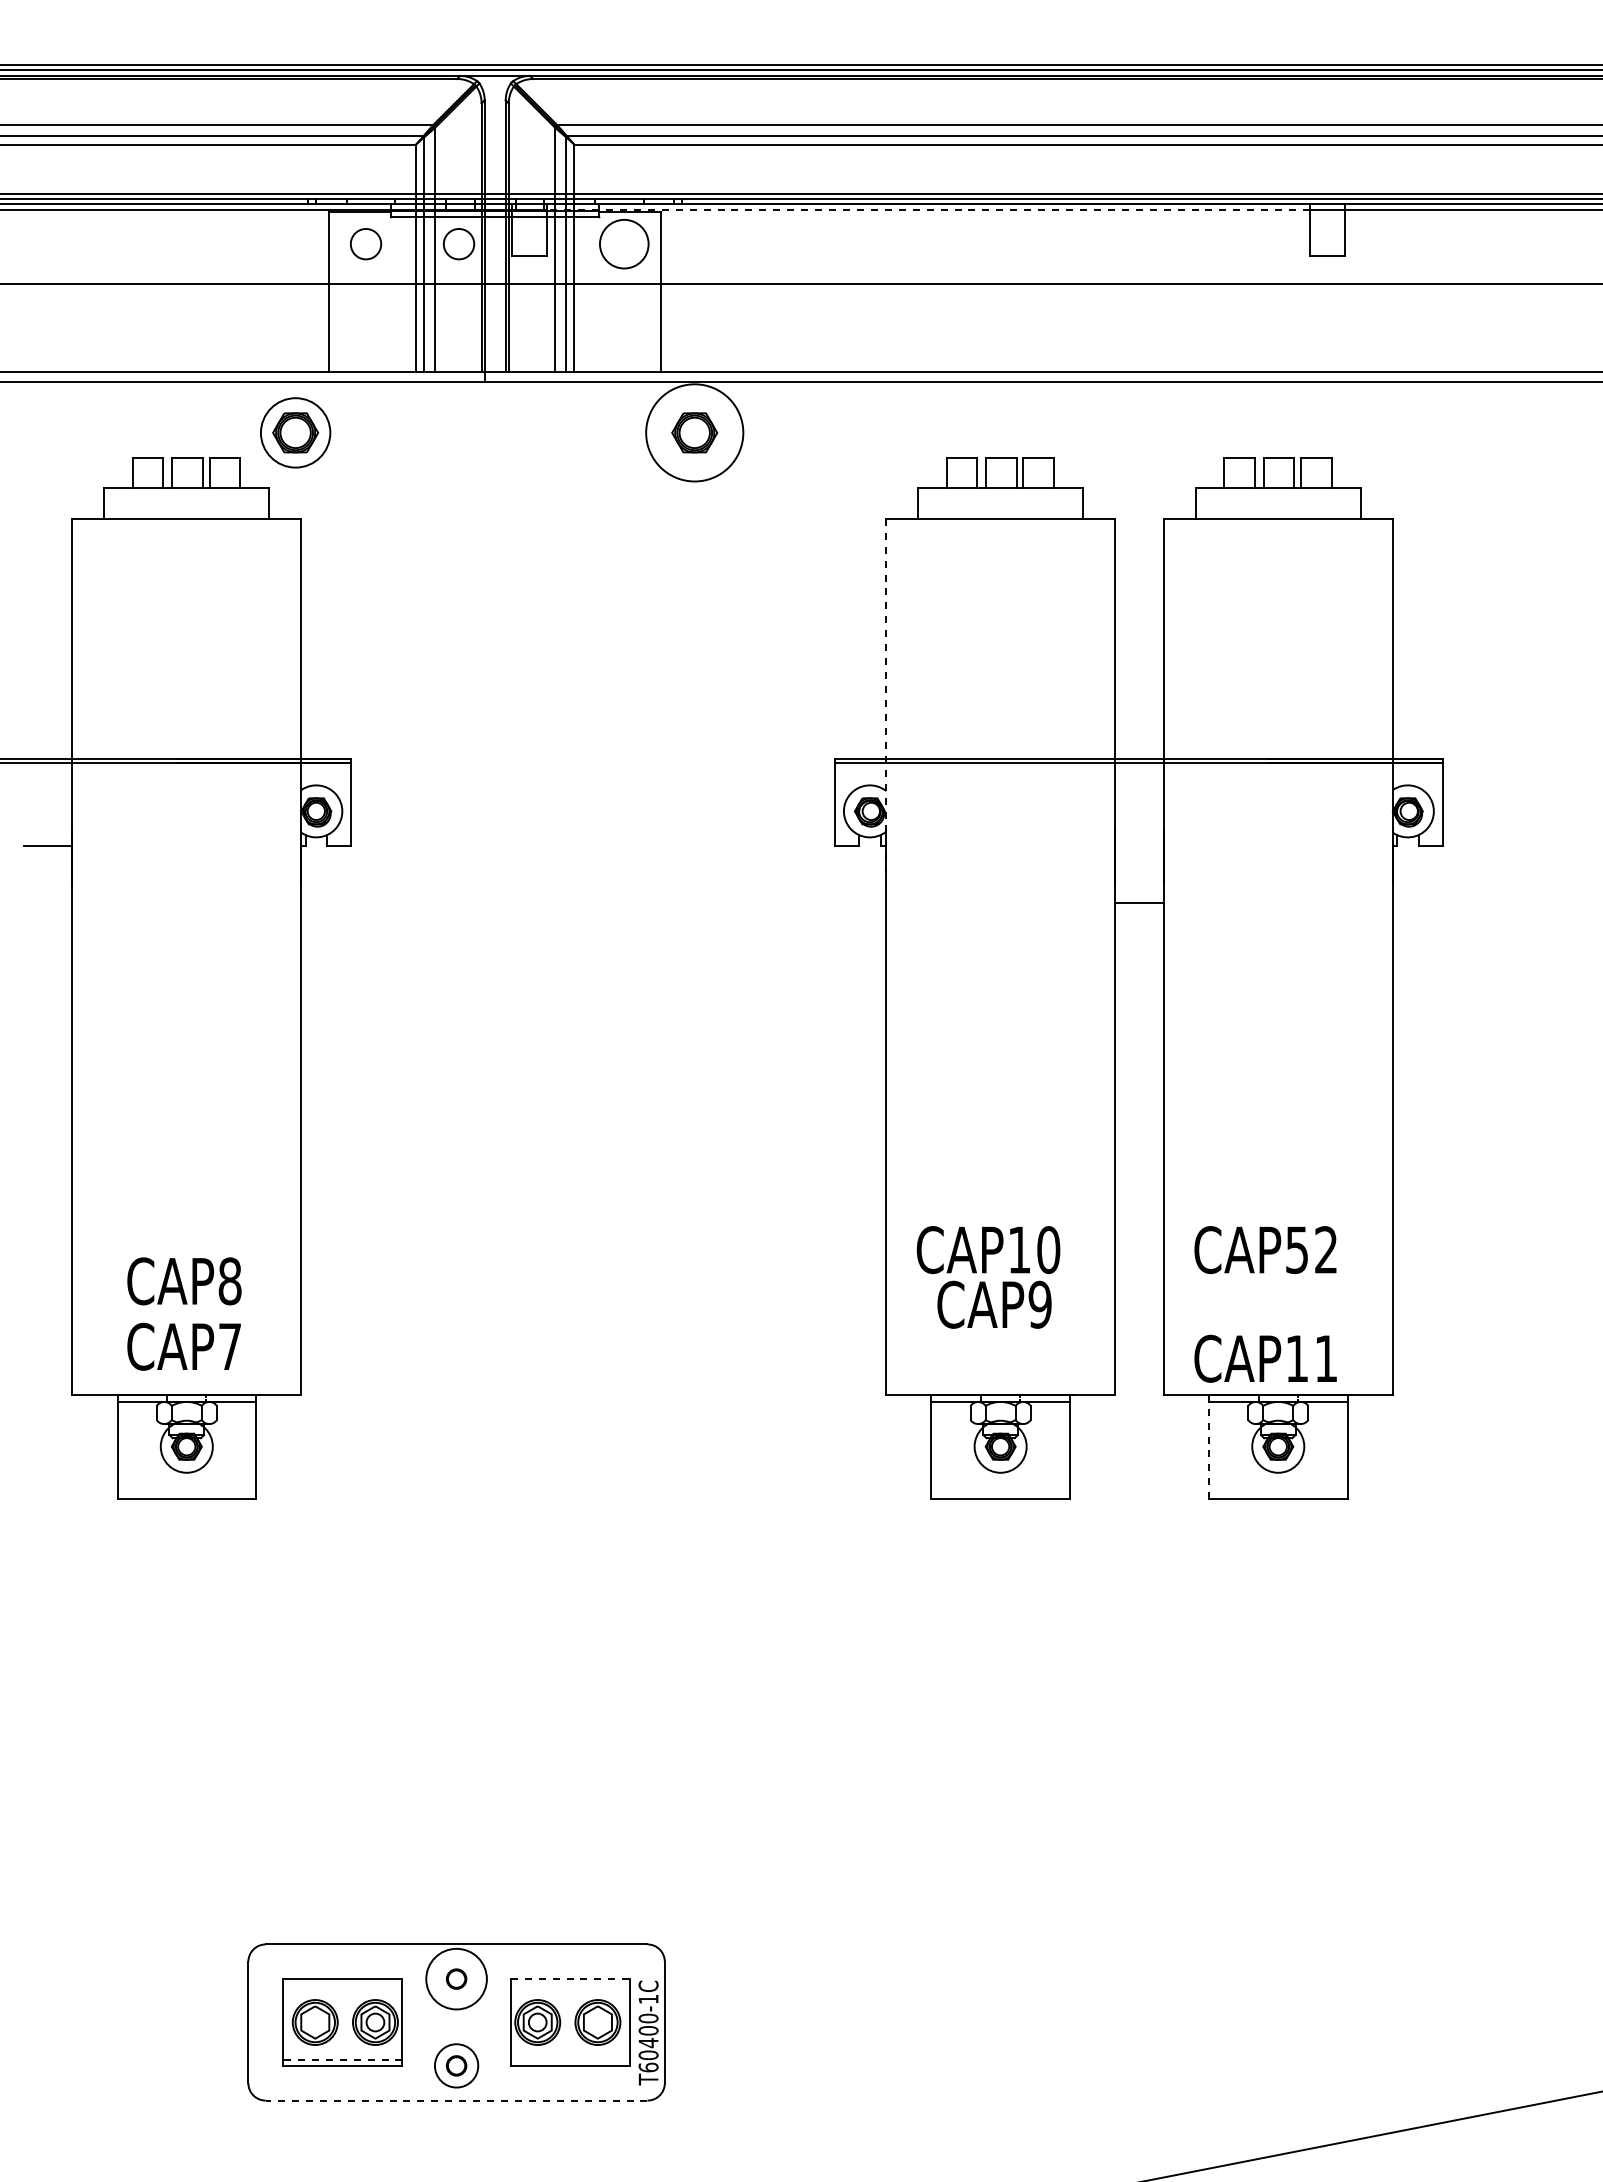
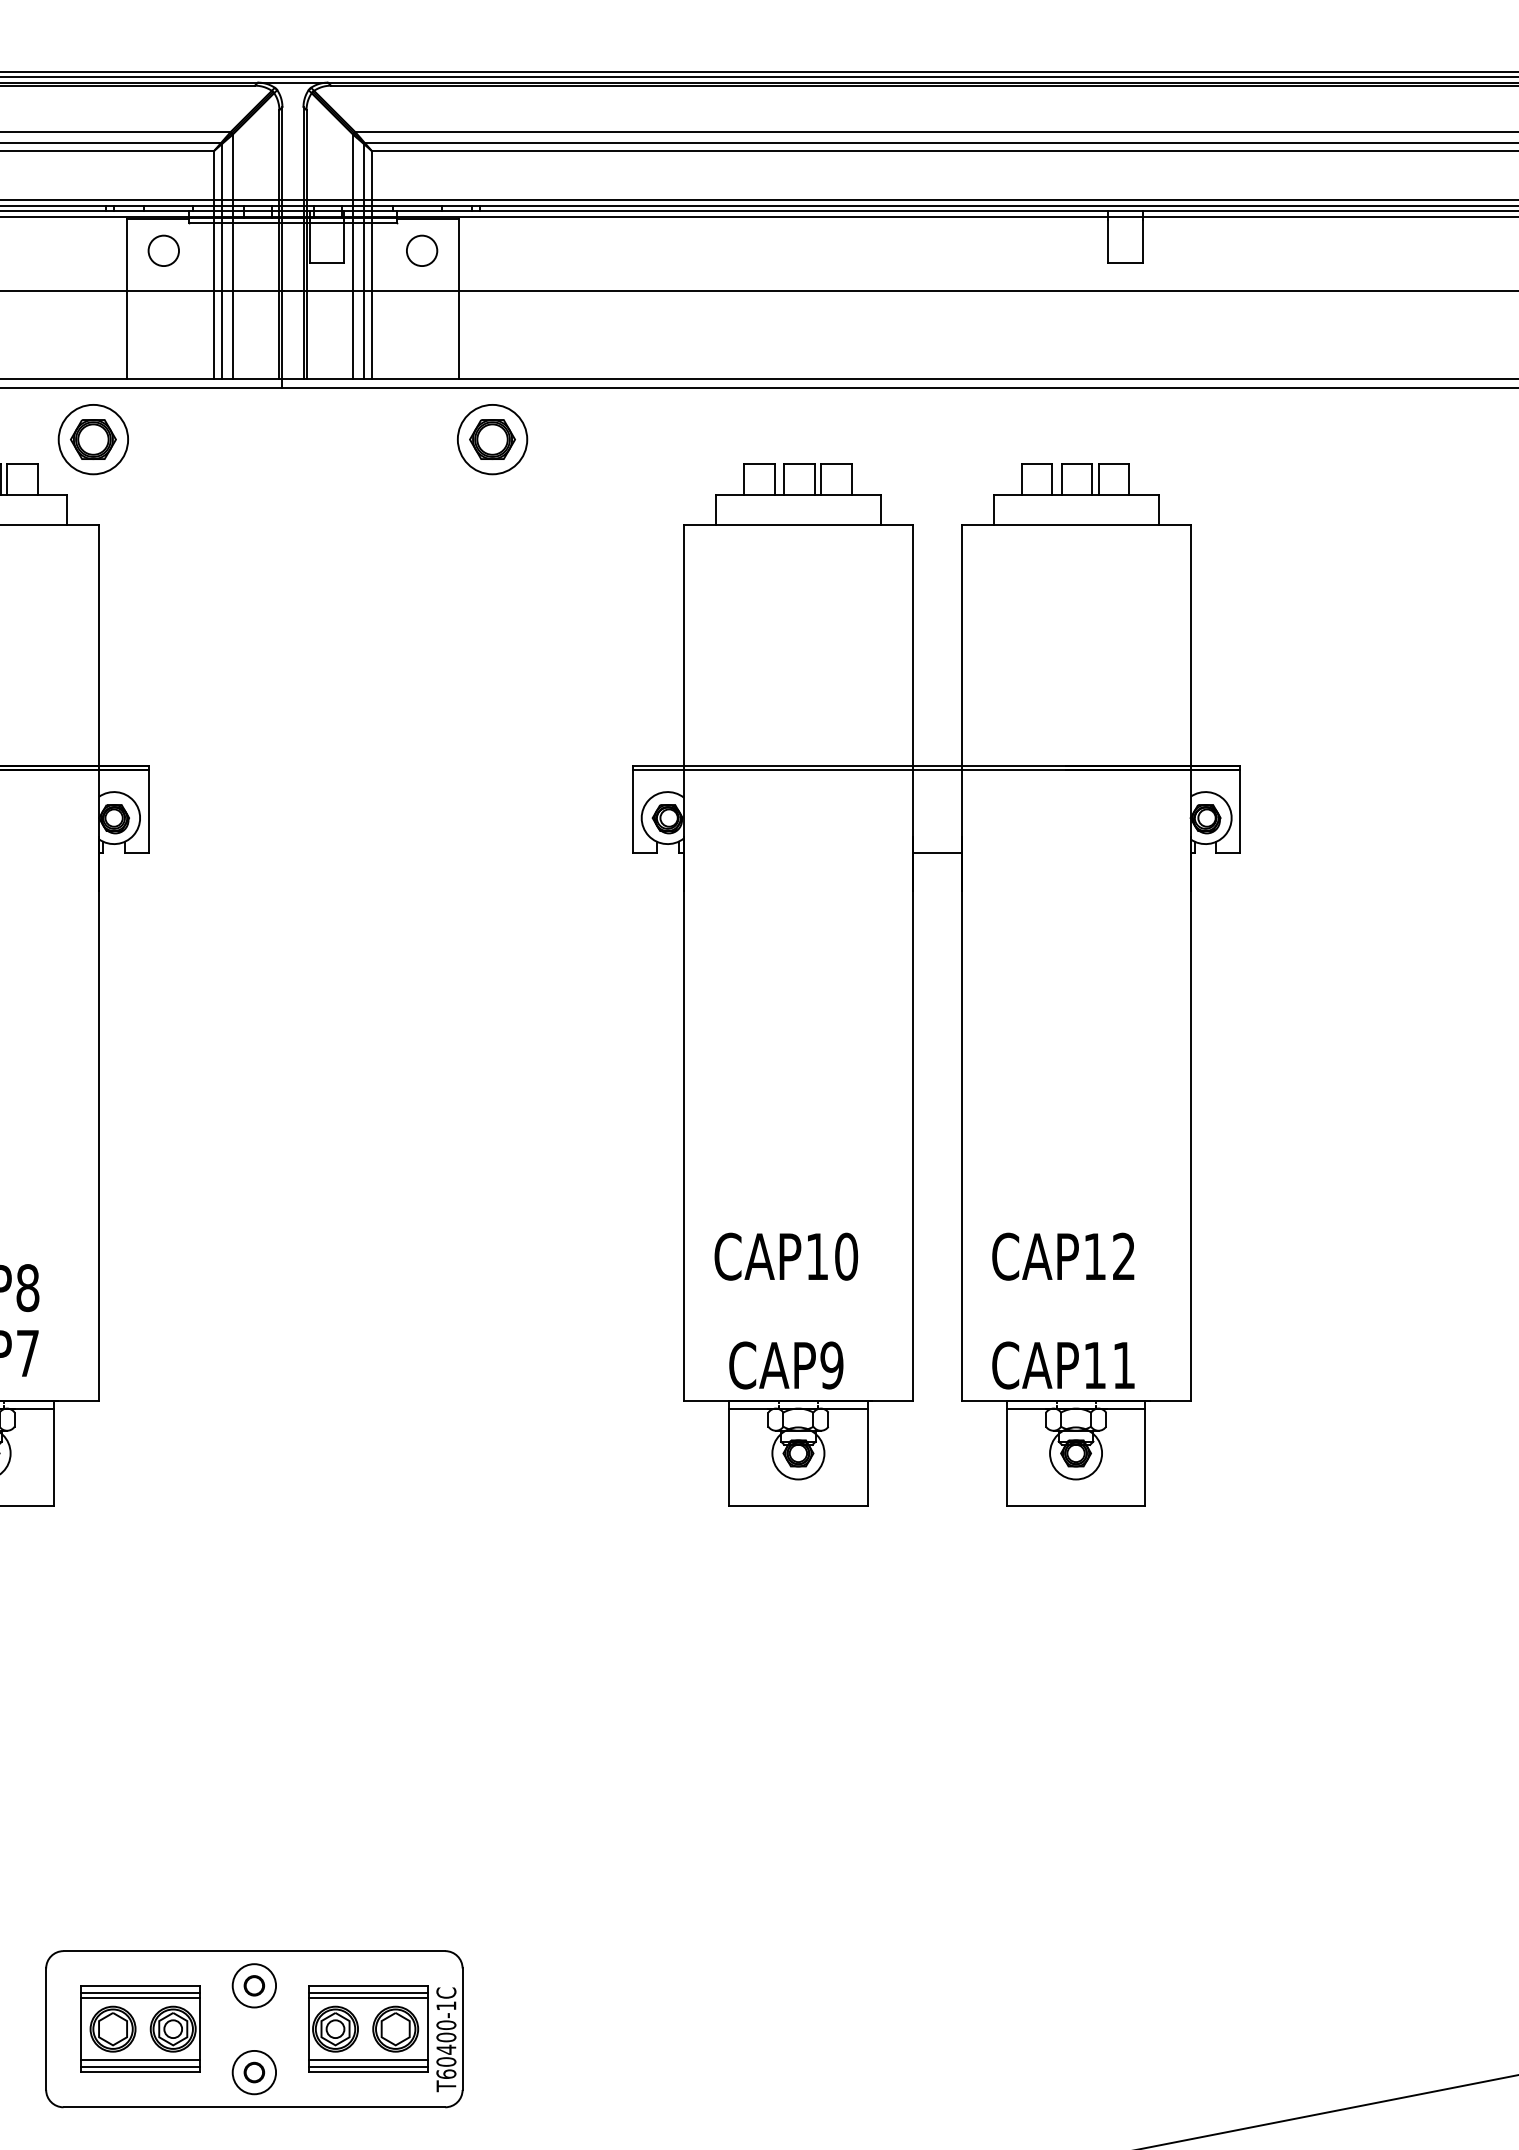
line: (928, 209) -> (726, 216), dashed -> solid
circle: (624, 243) -> (422, 250), size x0.62
circle: (459, 244) -> (257, 251), removed
circle: (694, 432) -> (492, 439), size x0.71
line: (886, 701) -> (684, 708), dashed -> solid
line: (1139, 903) -> (937, 853), moved
text: (1296, 1250) -> (1094, 1257), CAP52 -> CAP12
text: (994, 1304) -> (786, 1365), moved
line: (1209, 1447) -> (1007, 1454), dashed -> solid
circle: (456, 1978) -> (254, 1985), size x0.71
line: (570, 1979) -> (368, 1986), dashed -> solid
line: (342, 1986) -> (140, 1993), added
line: (570, 1986) -> (368, 1993), added
line: (342, 1991) -> (140, 1998), added
line: (570, 1991) -> (368, 1998), added
line: (342, 2053) -> (140, 2060), added
line: (570, 2053) -> (368, 2060), added
line: (342, 2060) -> (140, 2067), dashed -> solid
line: (570, 2060) -> (368, 2067), added
line: (456, 2100) -> (254, 2107), dashed -> solid

